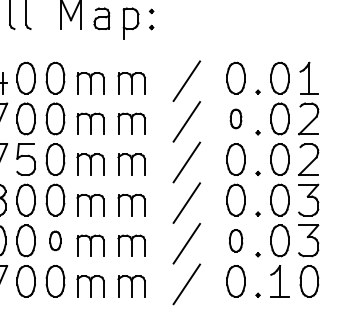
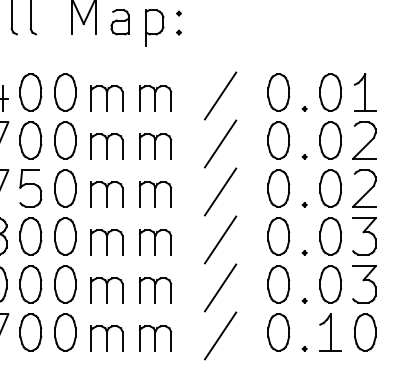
part: (235, 118) -> (278, 140), size x1.67
part: (55, 240) -> (65, 284), size x1.67
part: (235, 240) -> (278, 284), size x1.43

